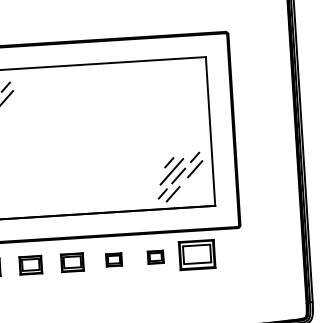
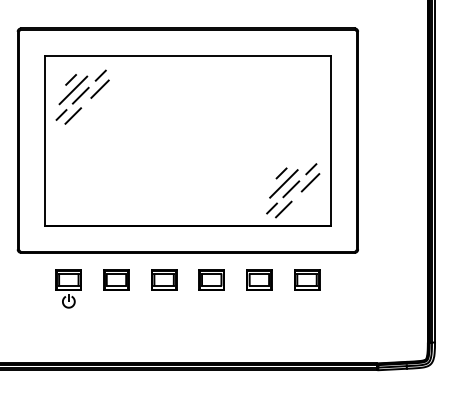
part: (197, 254) -> (307, 279), size x0.62
part: (155, 256) -> (259, 279), size x1.43
part: (113, 259) -> (211, 279), size x1.43

